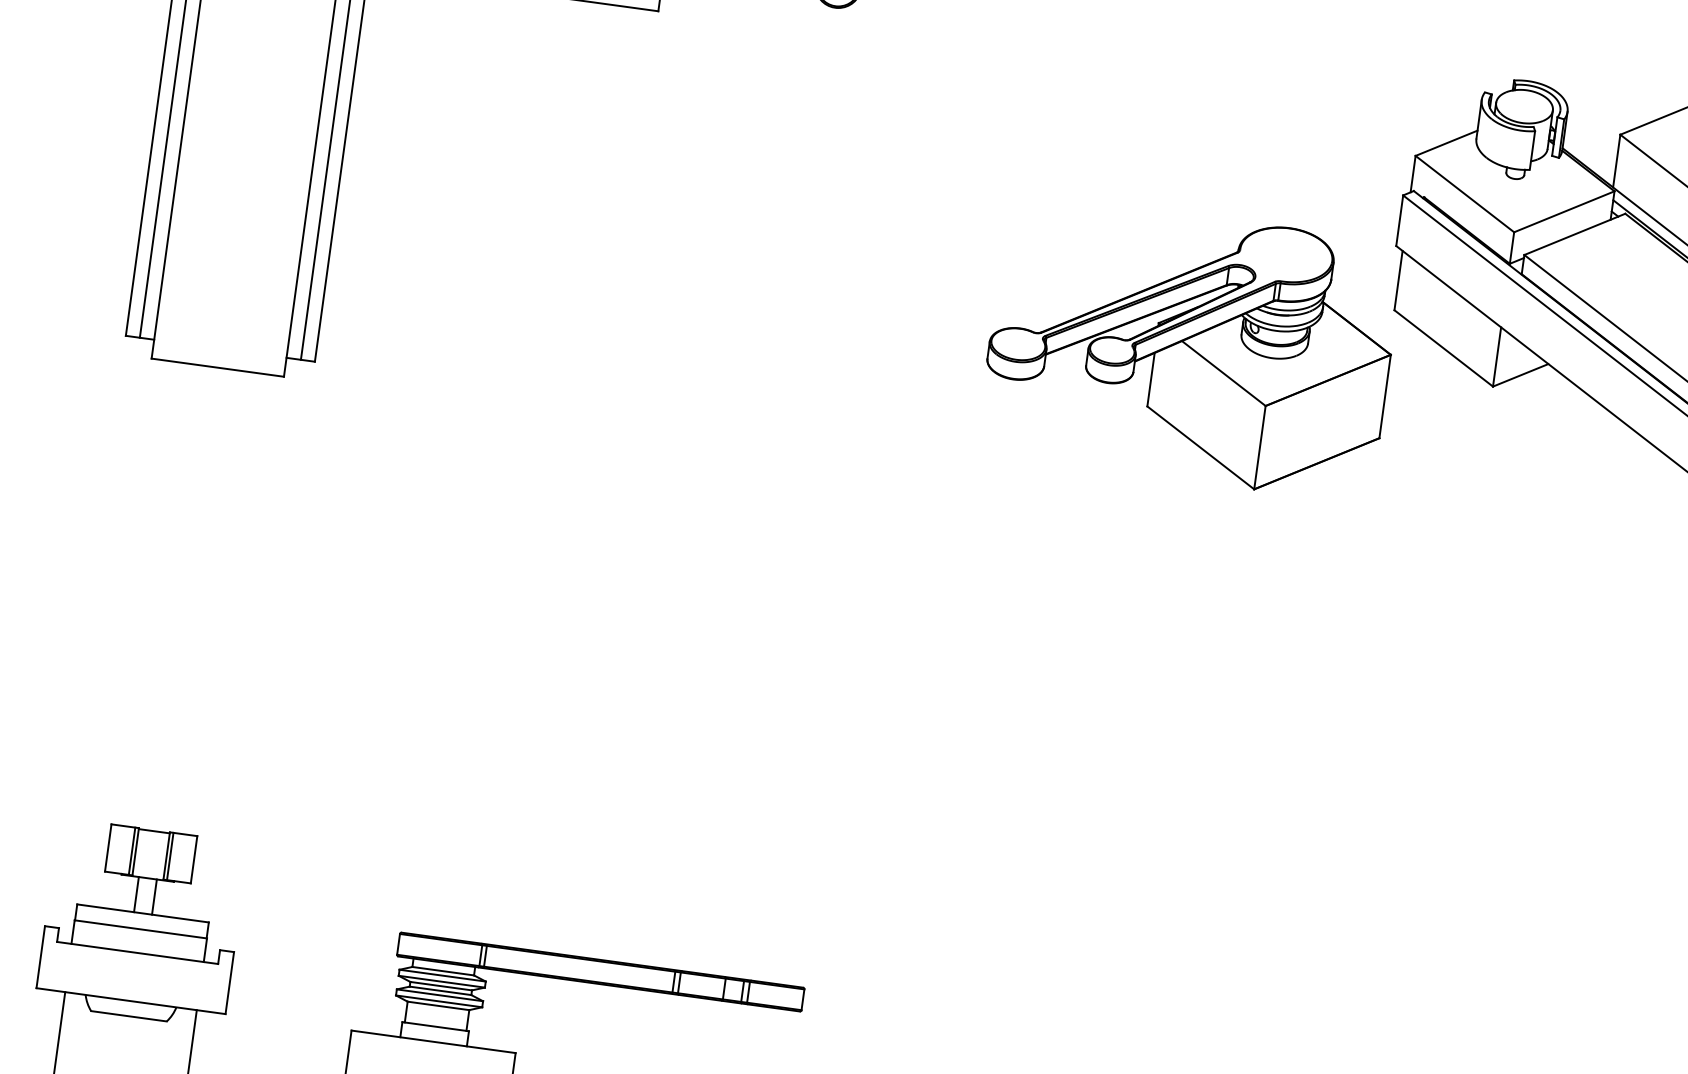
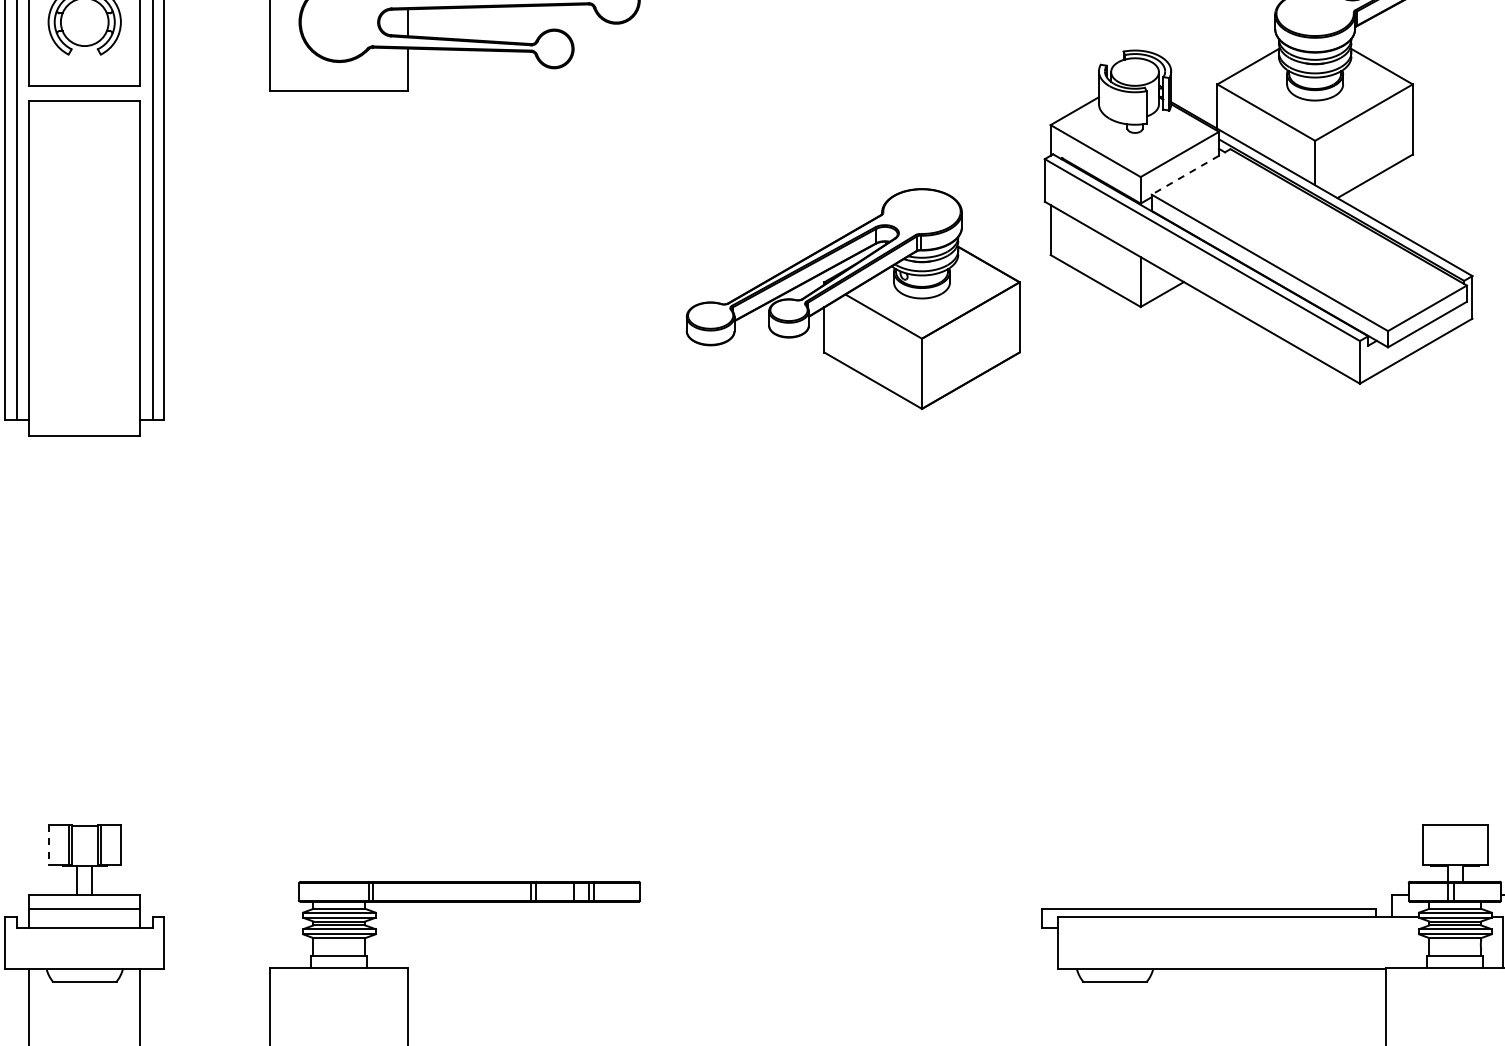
line: (1574, 234) -> (1190, 172), solid -> dashed
part: (1189, 346) -> (852, 298), moved
line: (108, 848) -> (48, 845), solid -> dashed

